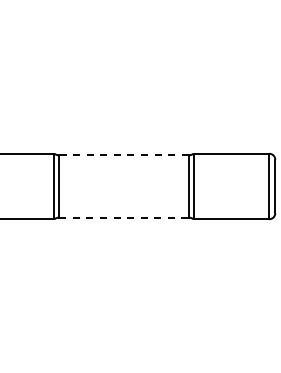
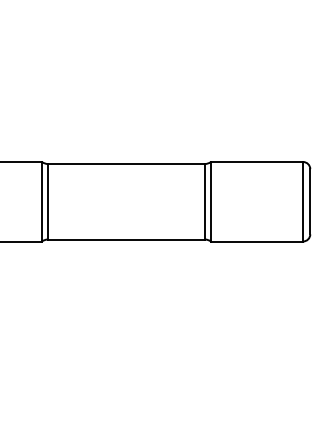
line: (123, 155) -> (125, 164), dashed -> solid
line: (123, 217) -> (125, 239), dashed -> solid

